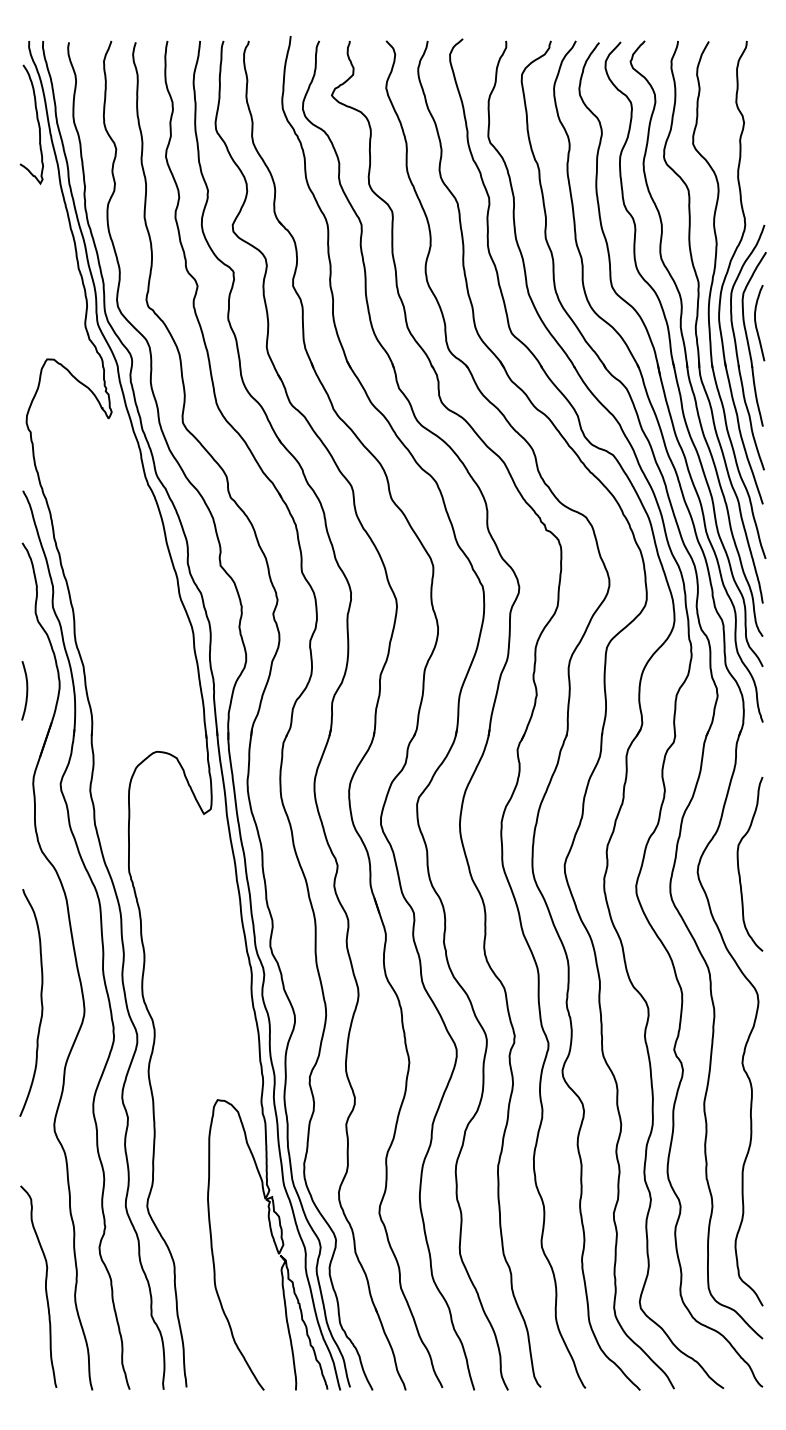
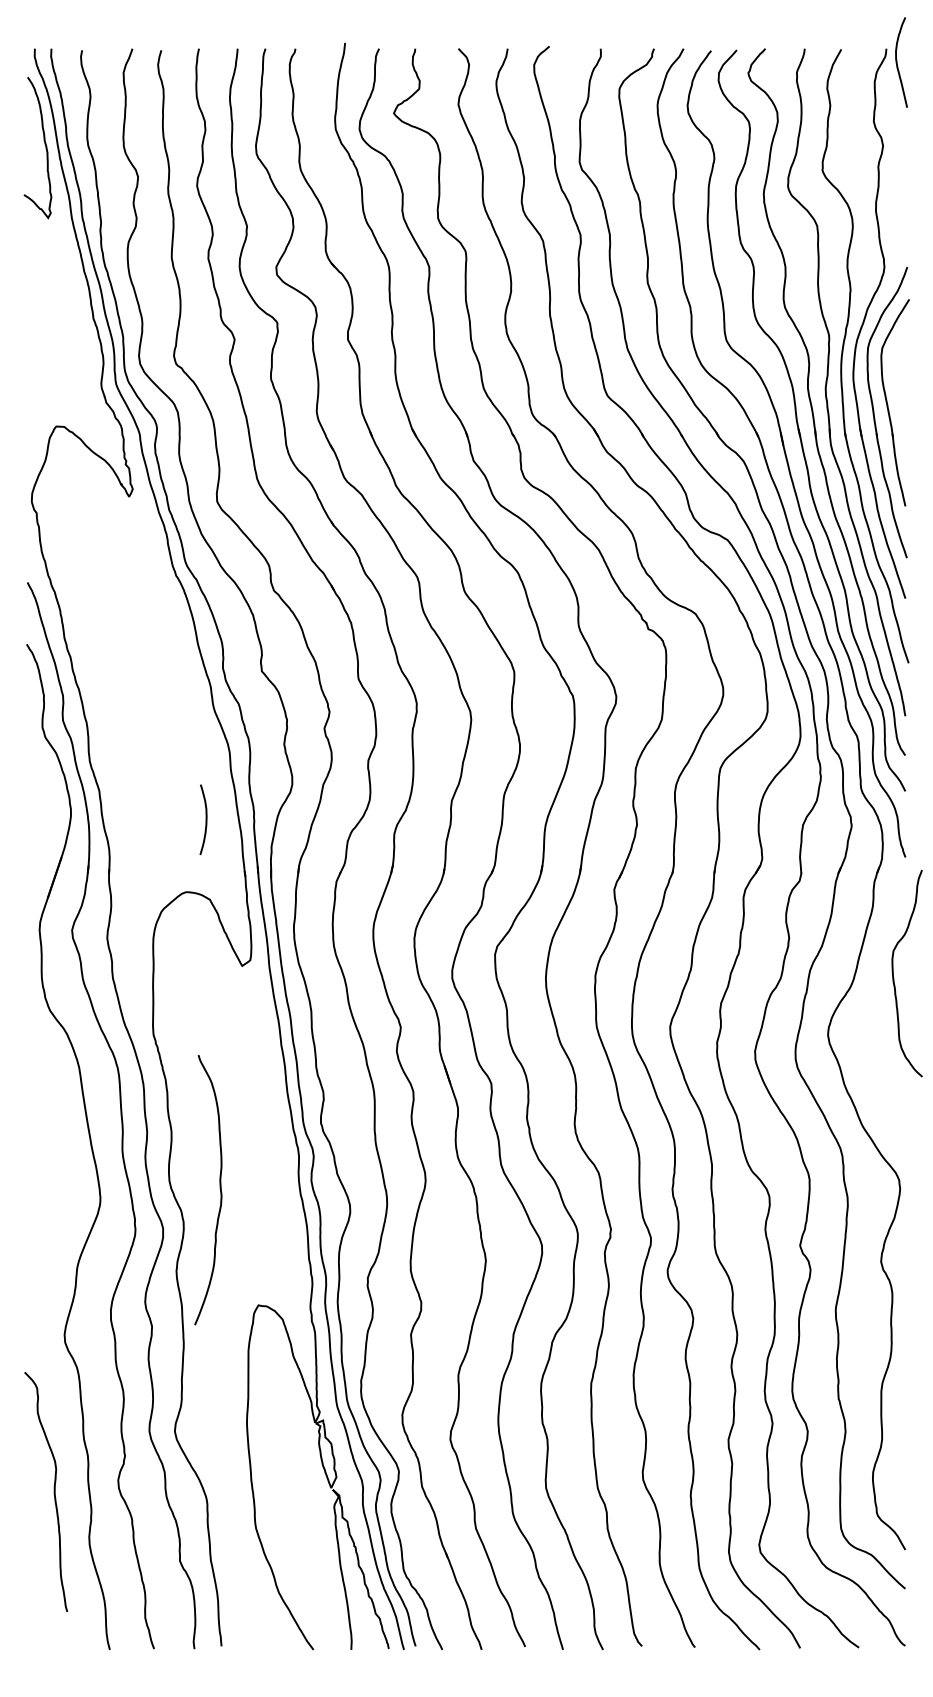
curve: (756, 323) -> (897, 62), moved
curve: (26, 690) -> (205, 819), moved
curve: (739, 867) -> (894, 977), moved
curve: (40, 1001) -> (219, 1188), moved
curve: (44, 1286) -> (53, 1491), moved

